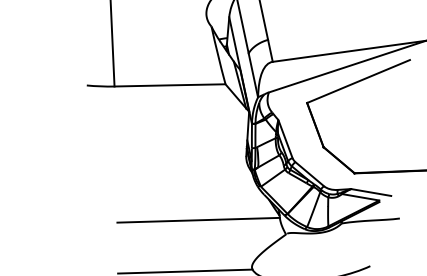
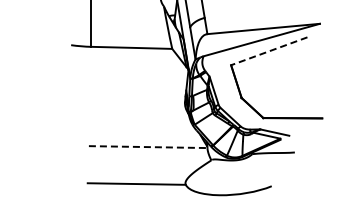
line: (358, 81) -> (269, 51), solid -> dashed
line: (199, 220) -> (148, 147), solid -> dashed

